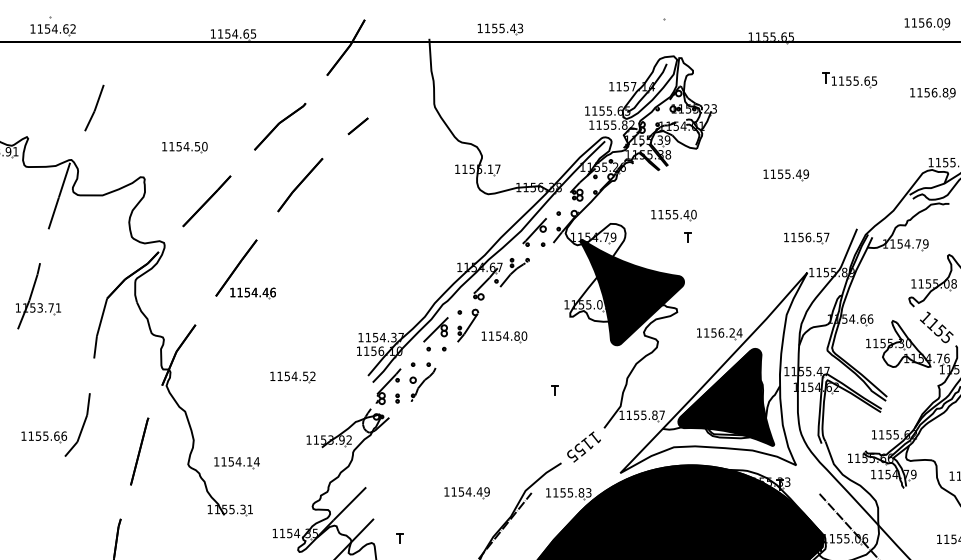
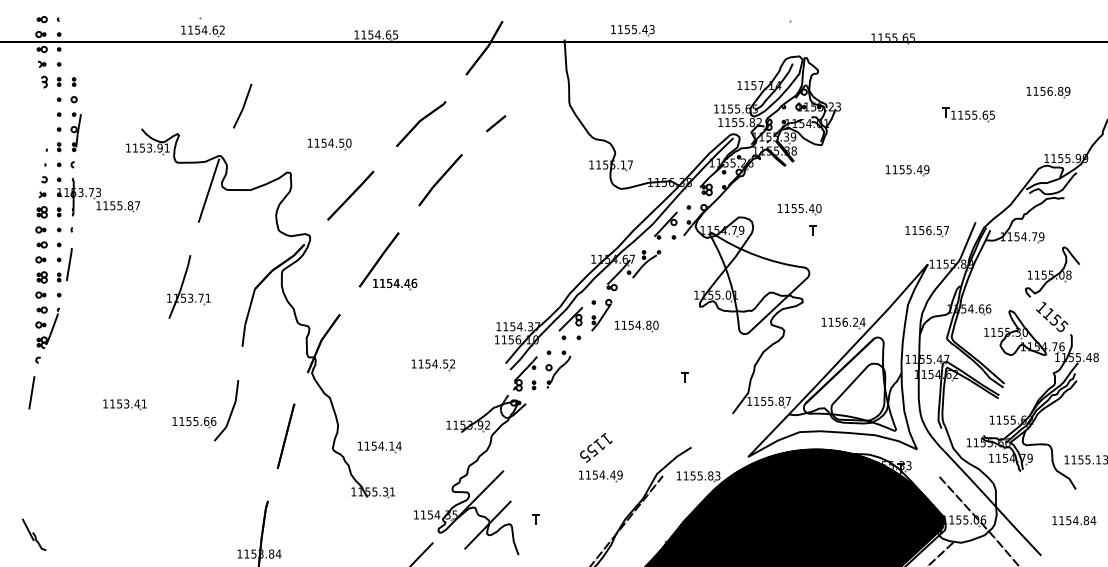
part: (927, 24) -> (1043, 25), removed
part: (849, 80) -> (968, 114), moved
fill: (632, 292) -> (759, 283), removed
fill: (725, 396) -> (849, 383), removed
text: (584, 446) -> (596, 447), moved

